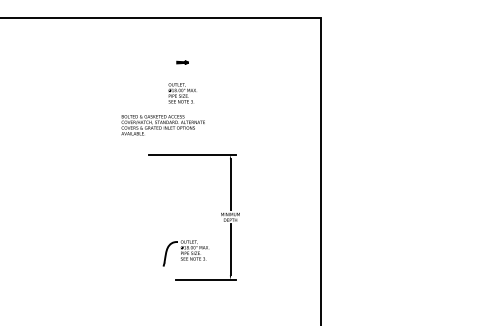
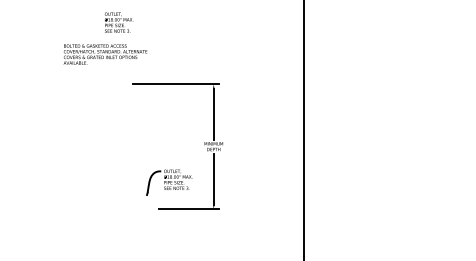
text: (181, 93) -> (117, 22), moved
text: (162, 125) -> (104, 54), moved

